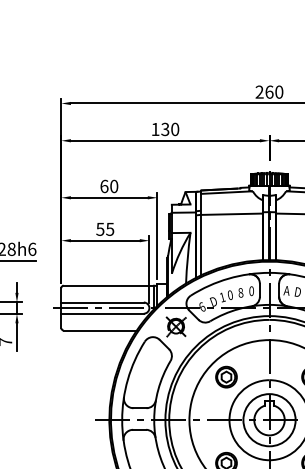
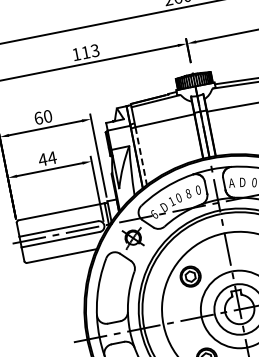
text: (170, 129) -> (90, 51), 130 -> 113
text: (105, 228) -> (47, 158), 55 -> 44
line: (200, 245) -> (141, 156), solid -> dashed

